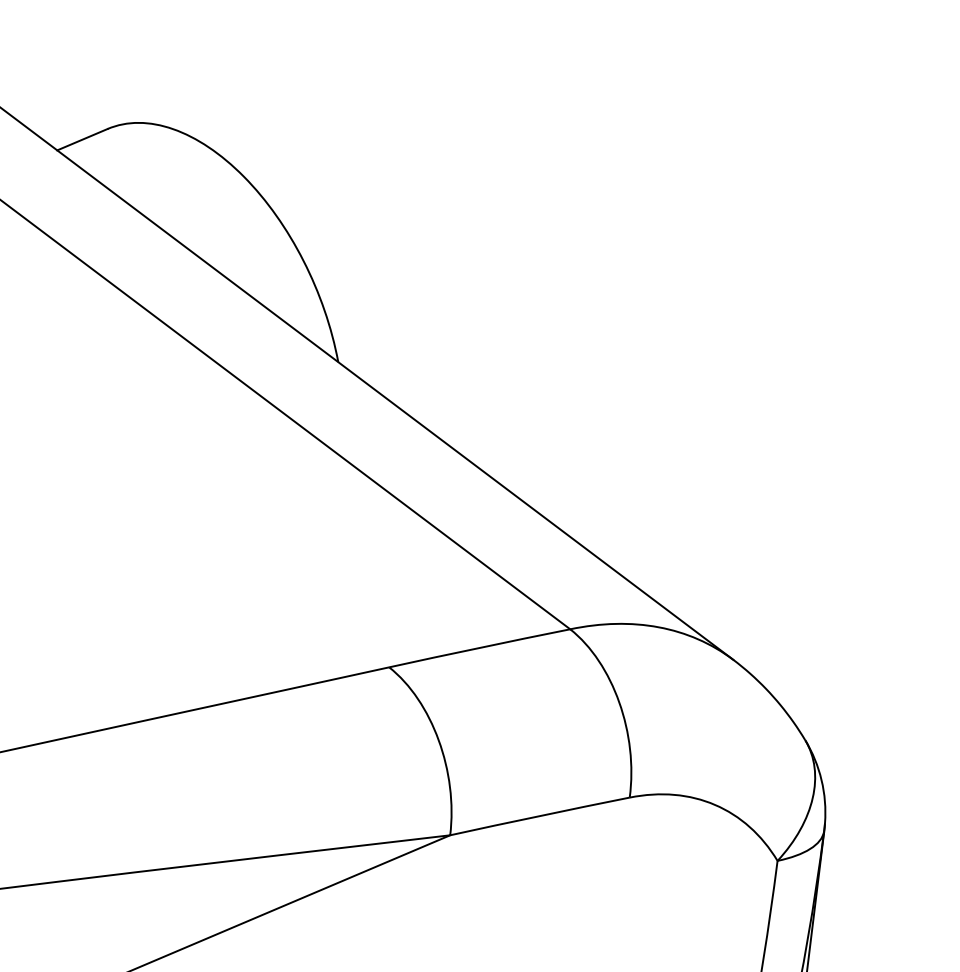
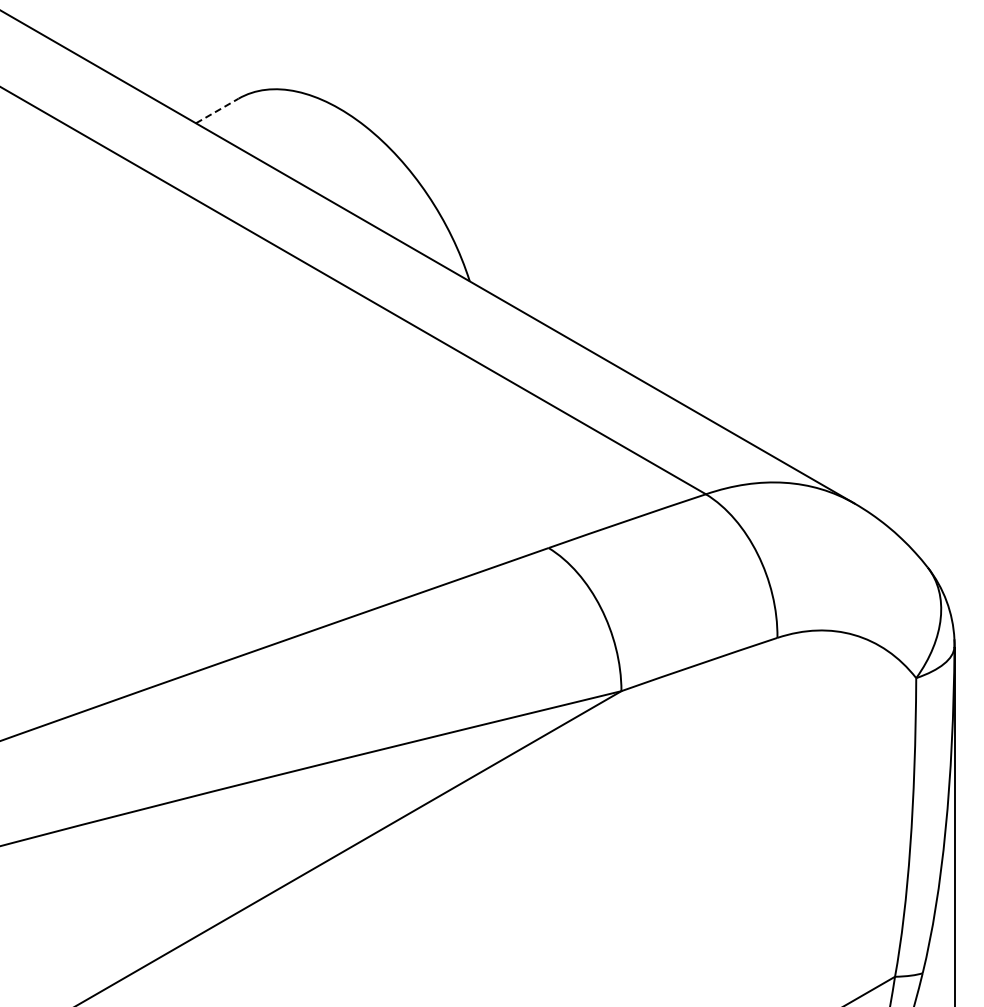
line: (82, 140) -> (217, 111), solid -> dashed

